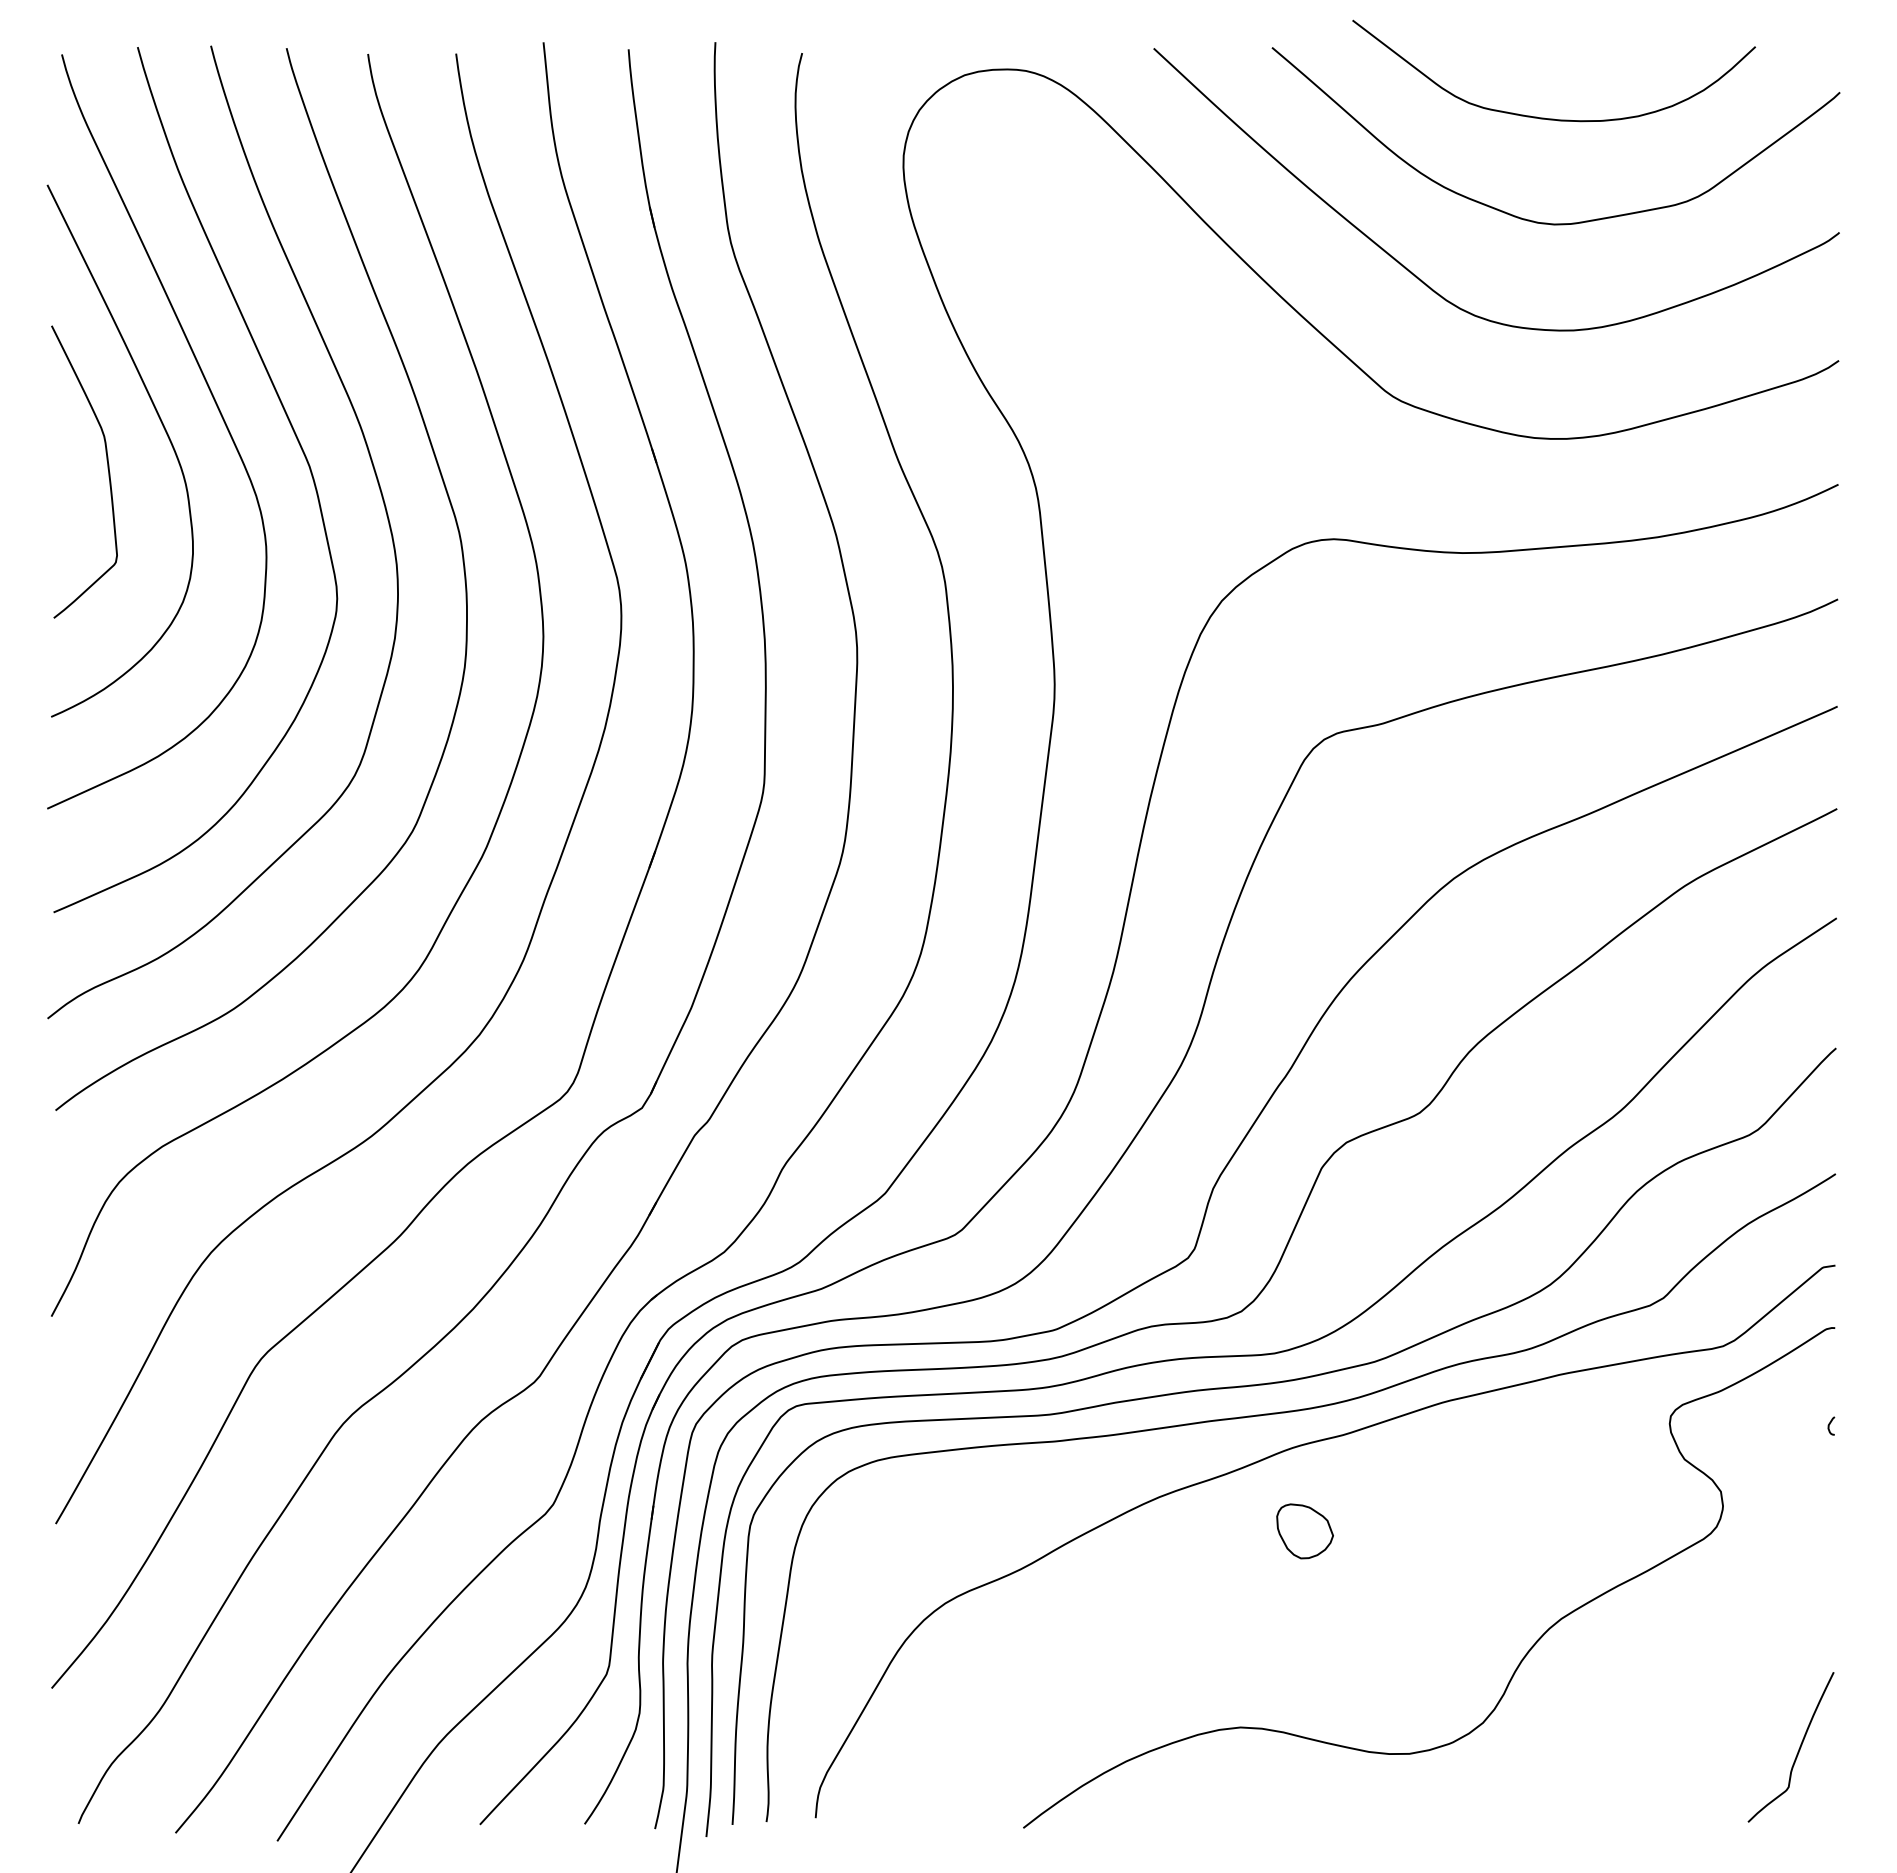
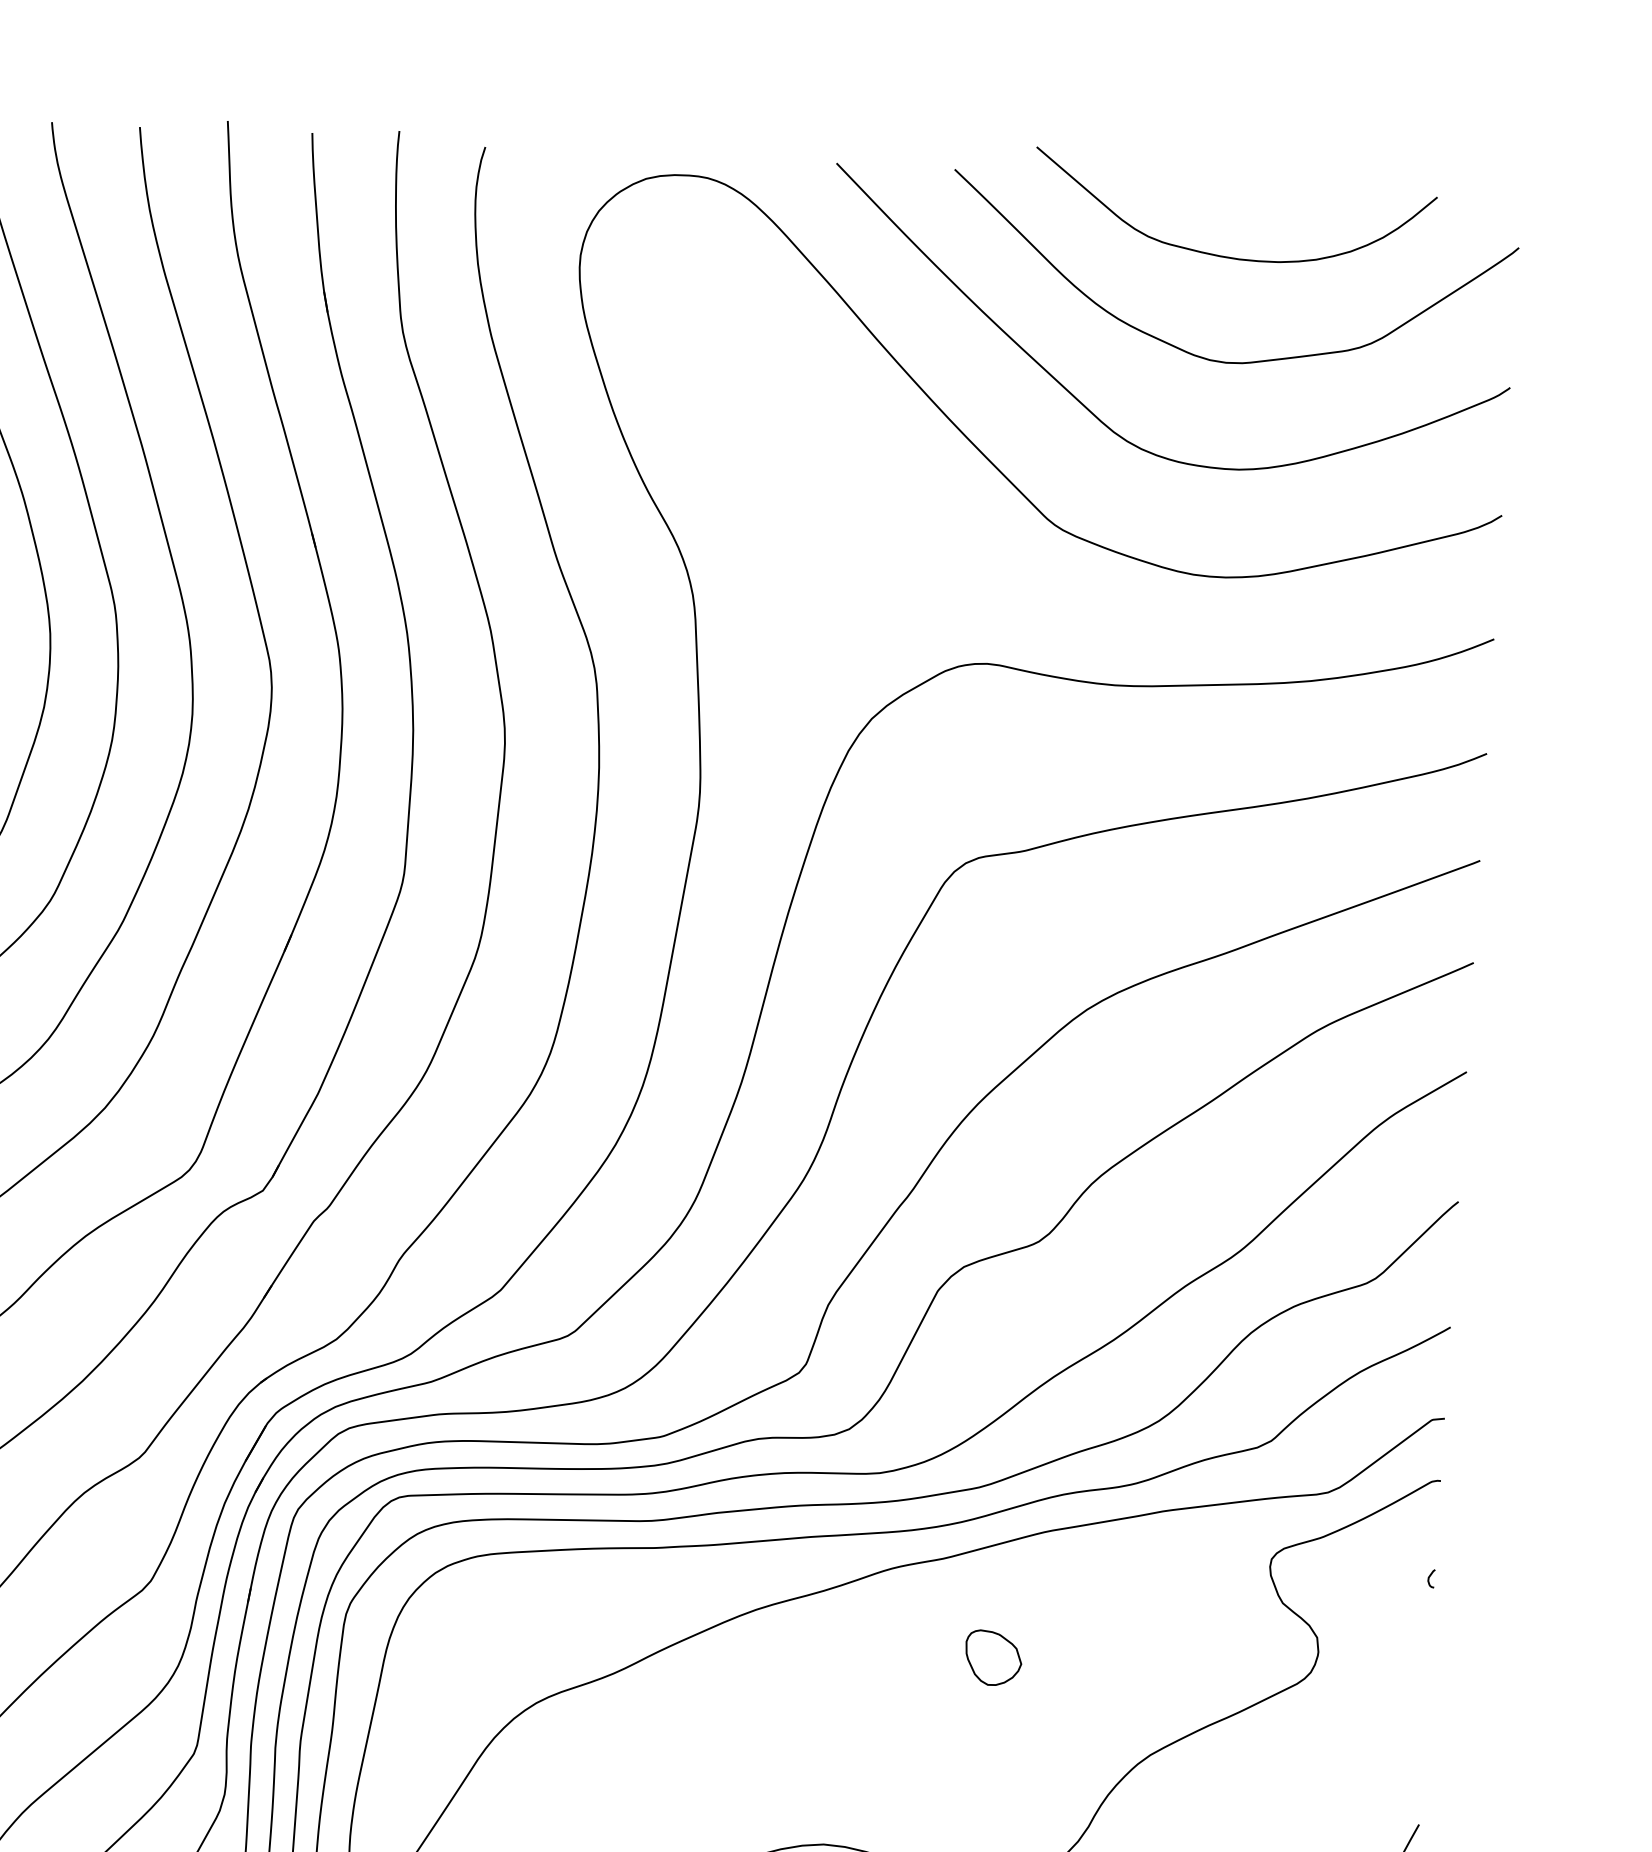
part: (1304, 1531) -> (992, 1658), moved

